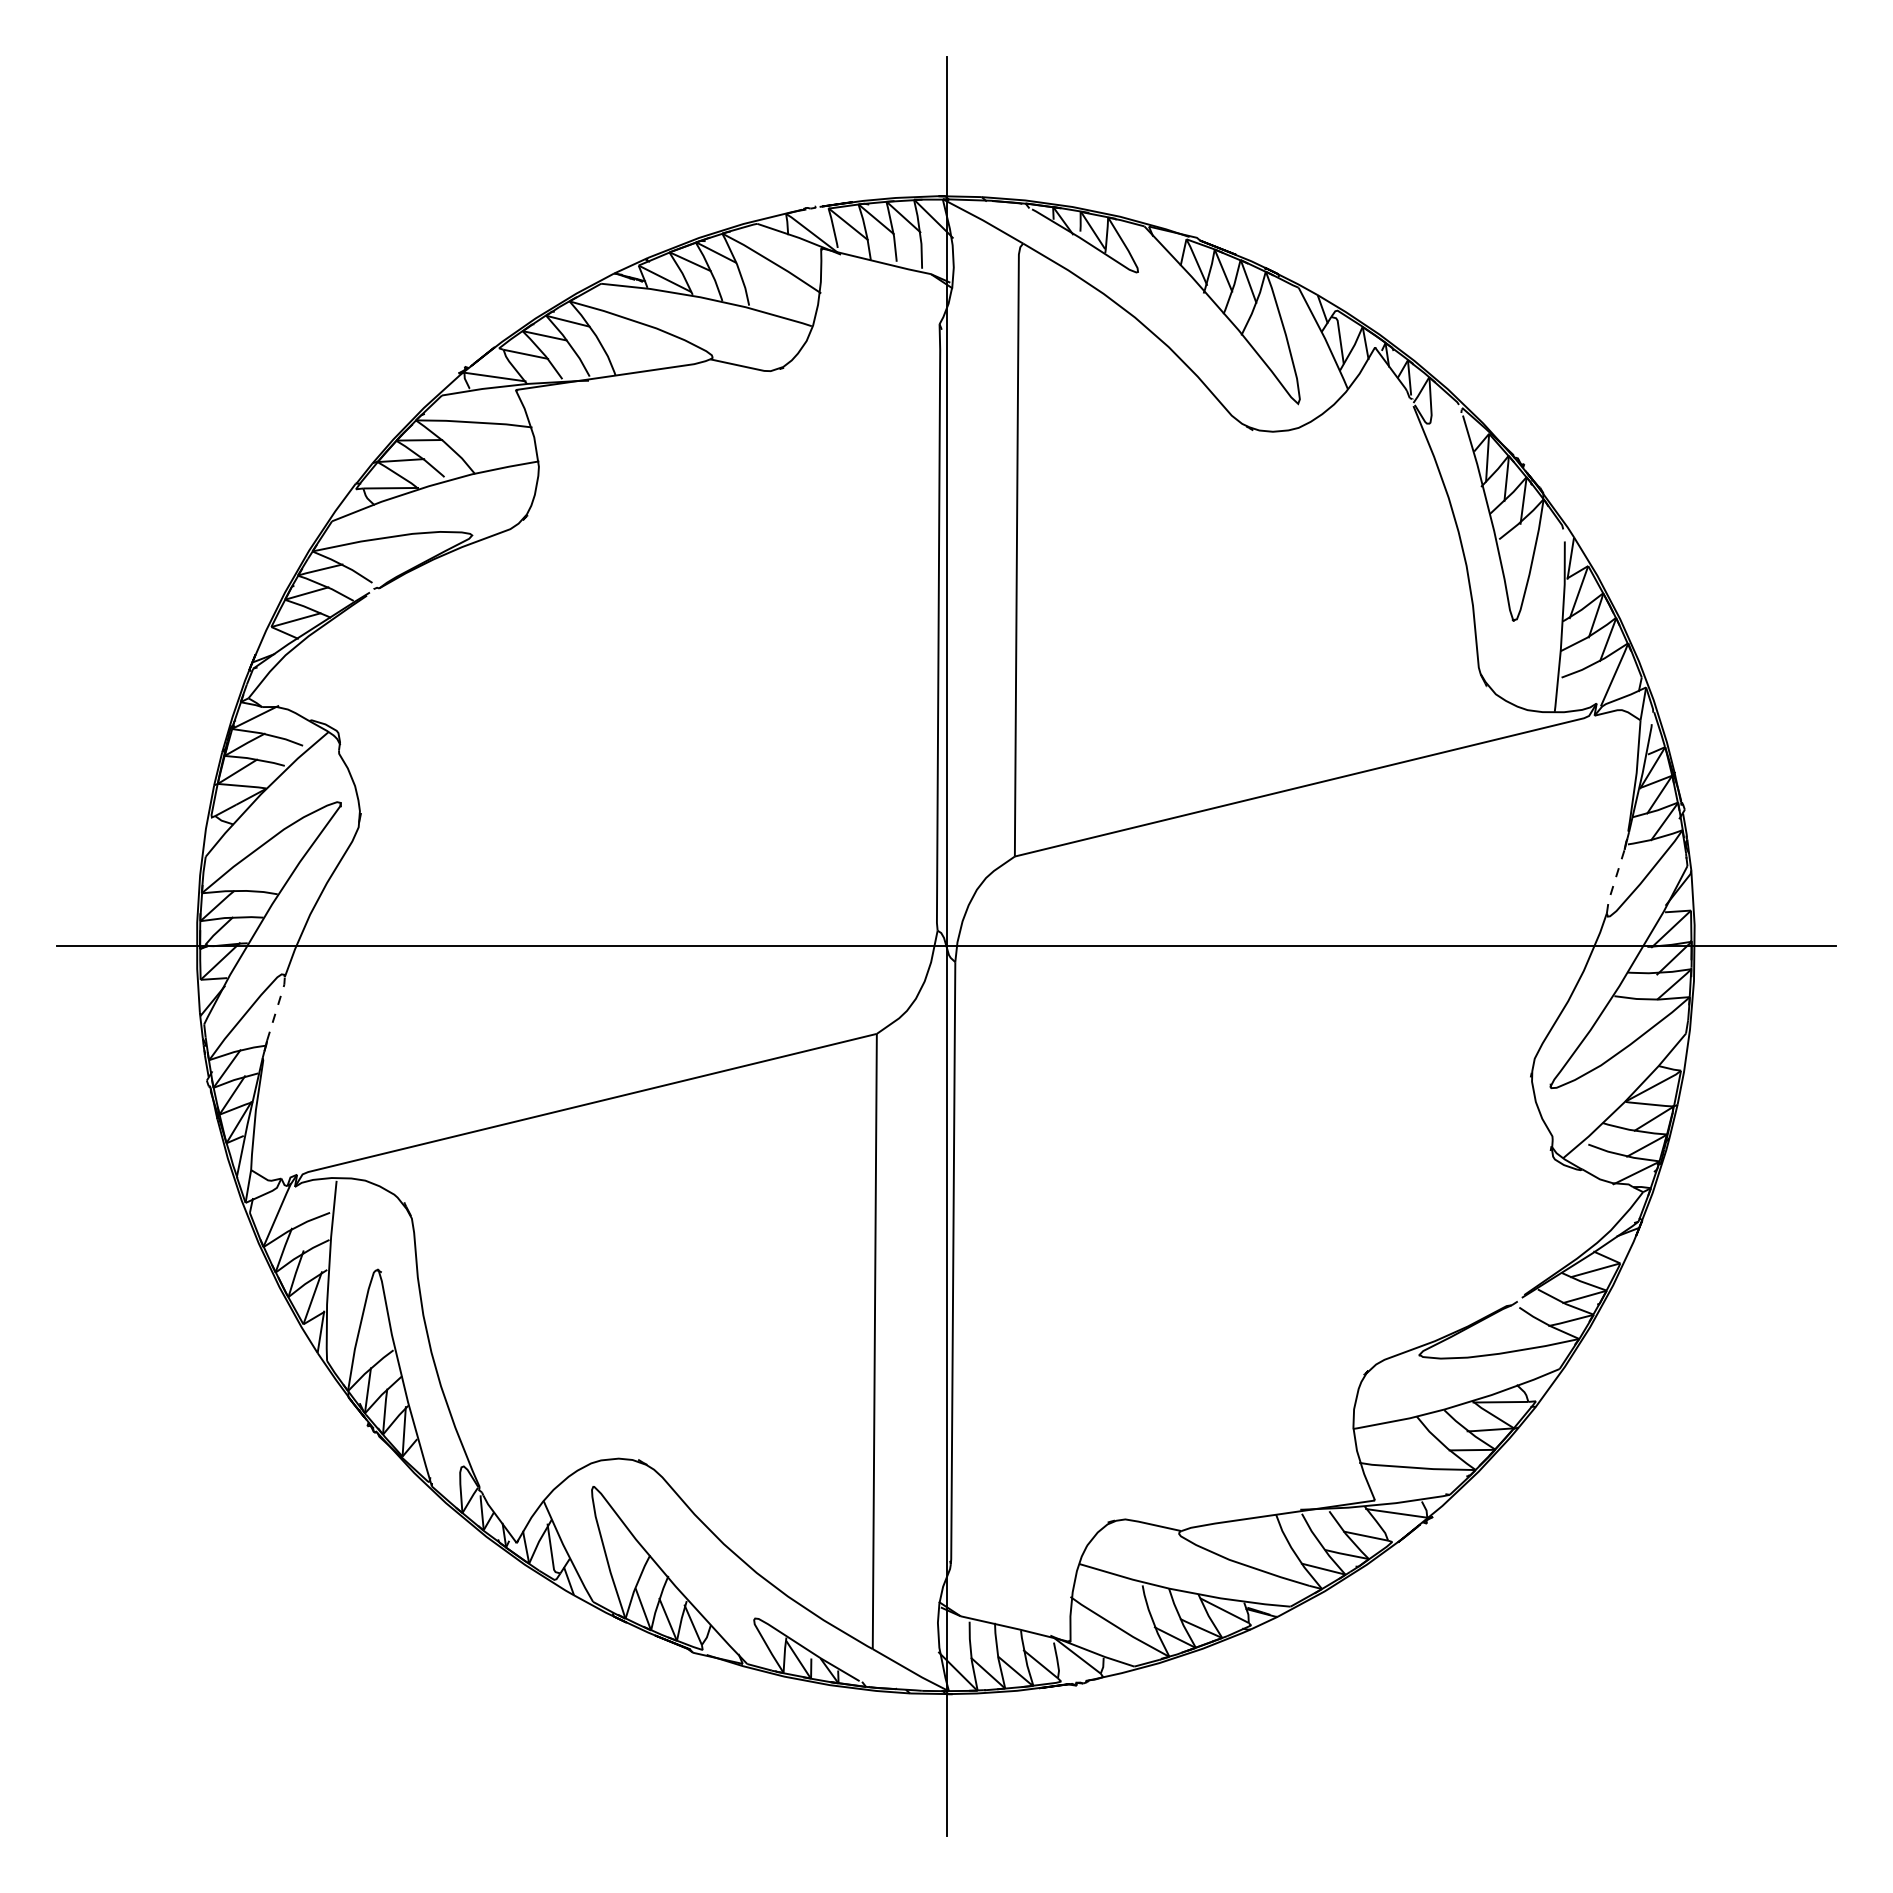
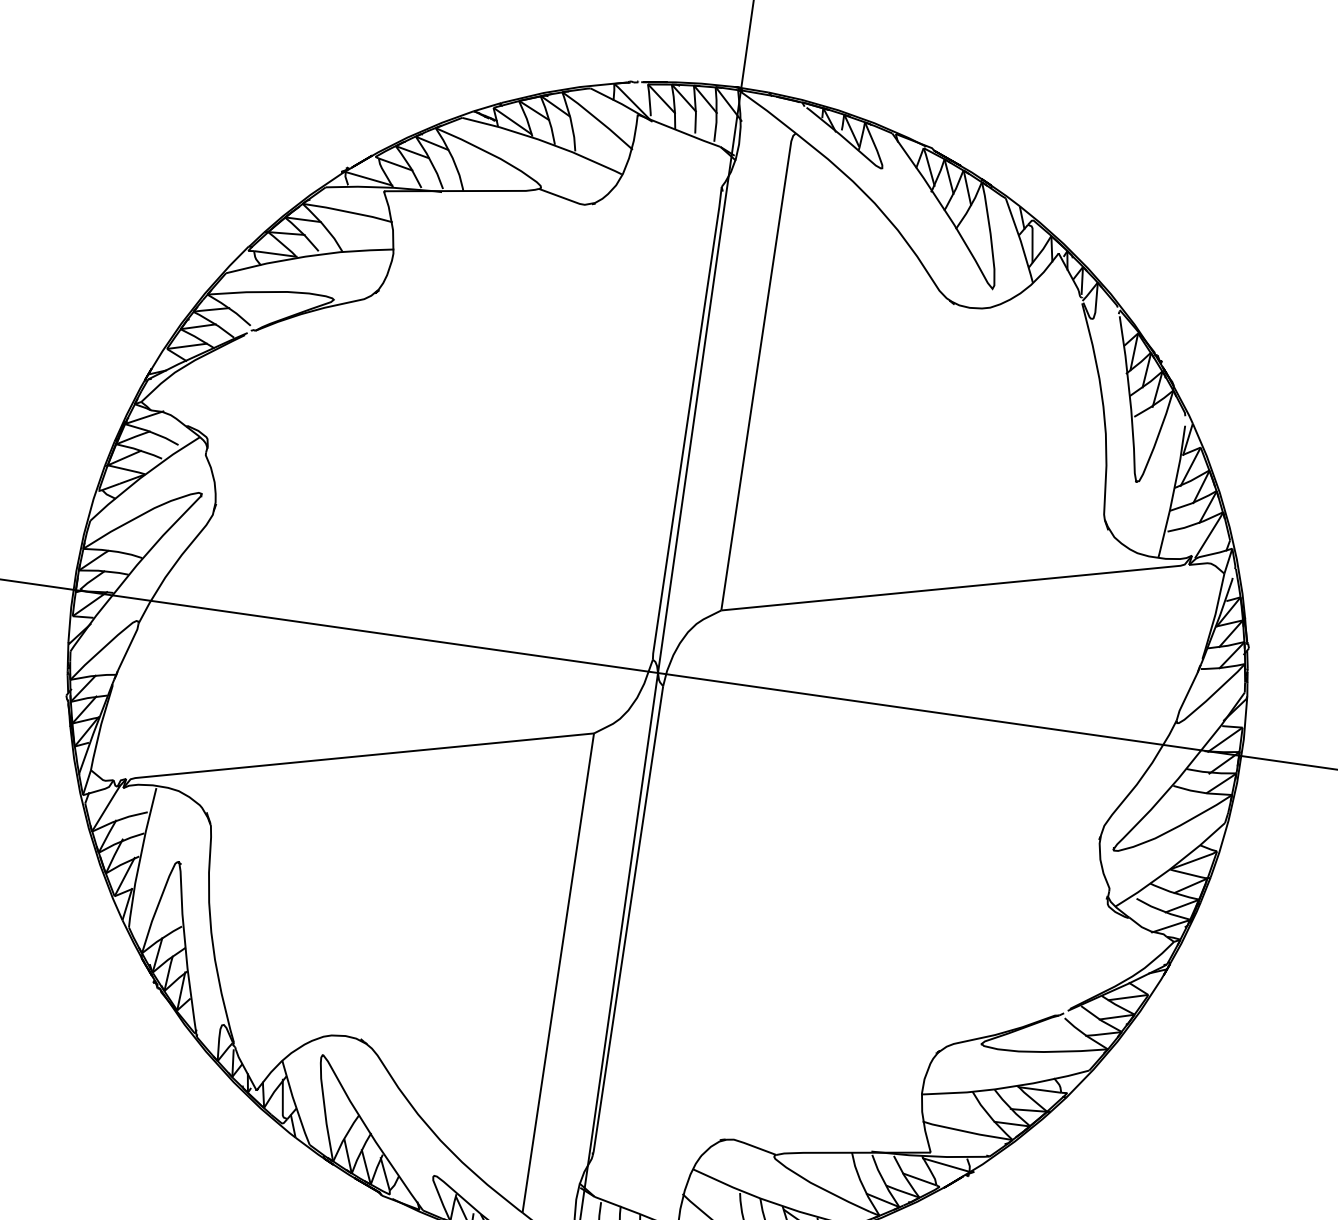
line: (1614, 881) -> (1186, 696), dashed -> solid
line: (277, 1008) -> (129, 647), dashed -> solid

